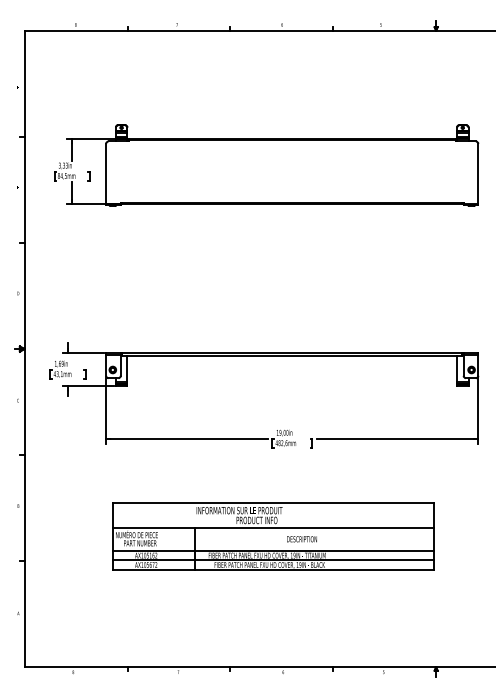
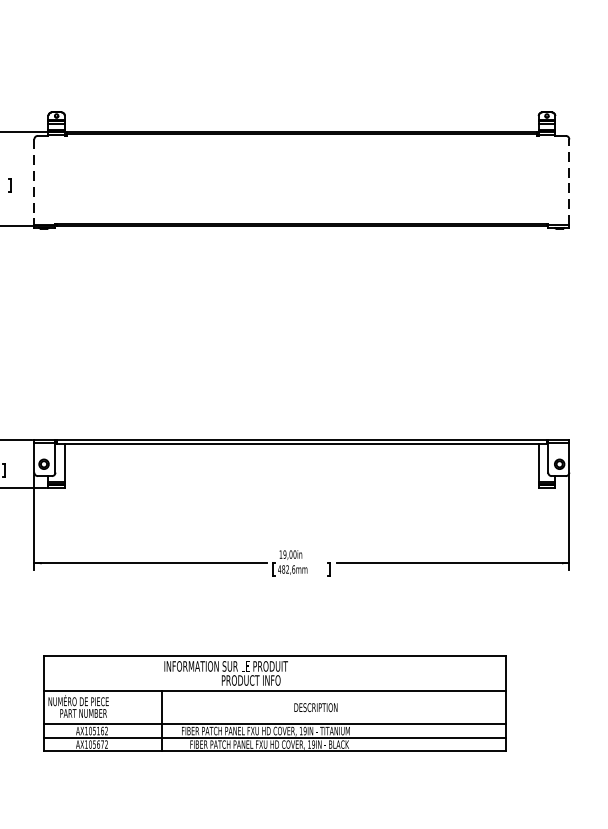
line: (106, 173) -> (34, 181), solid -> dashed
line: (478, 173) -> (569, 181), solid -> dashed

